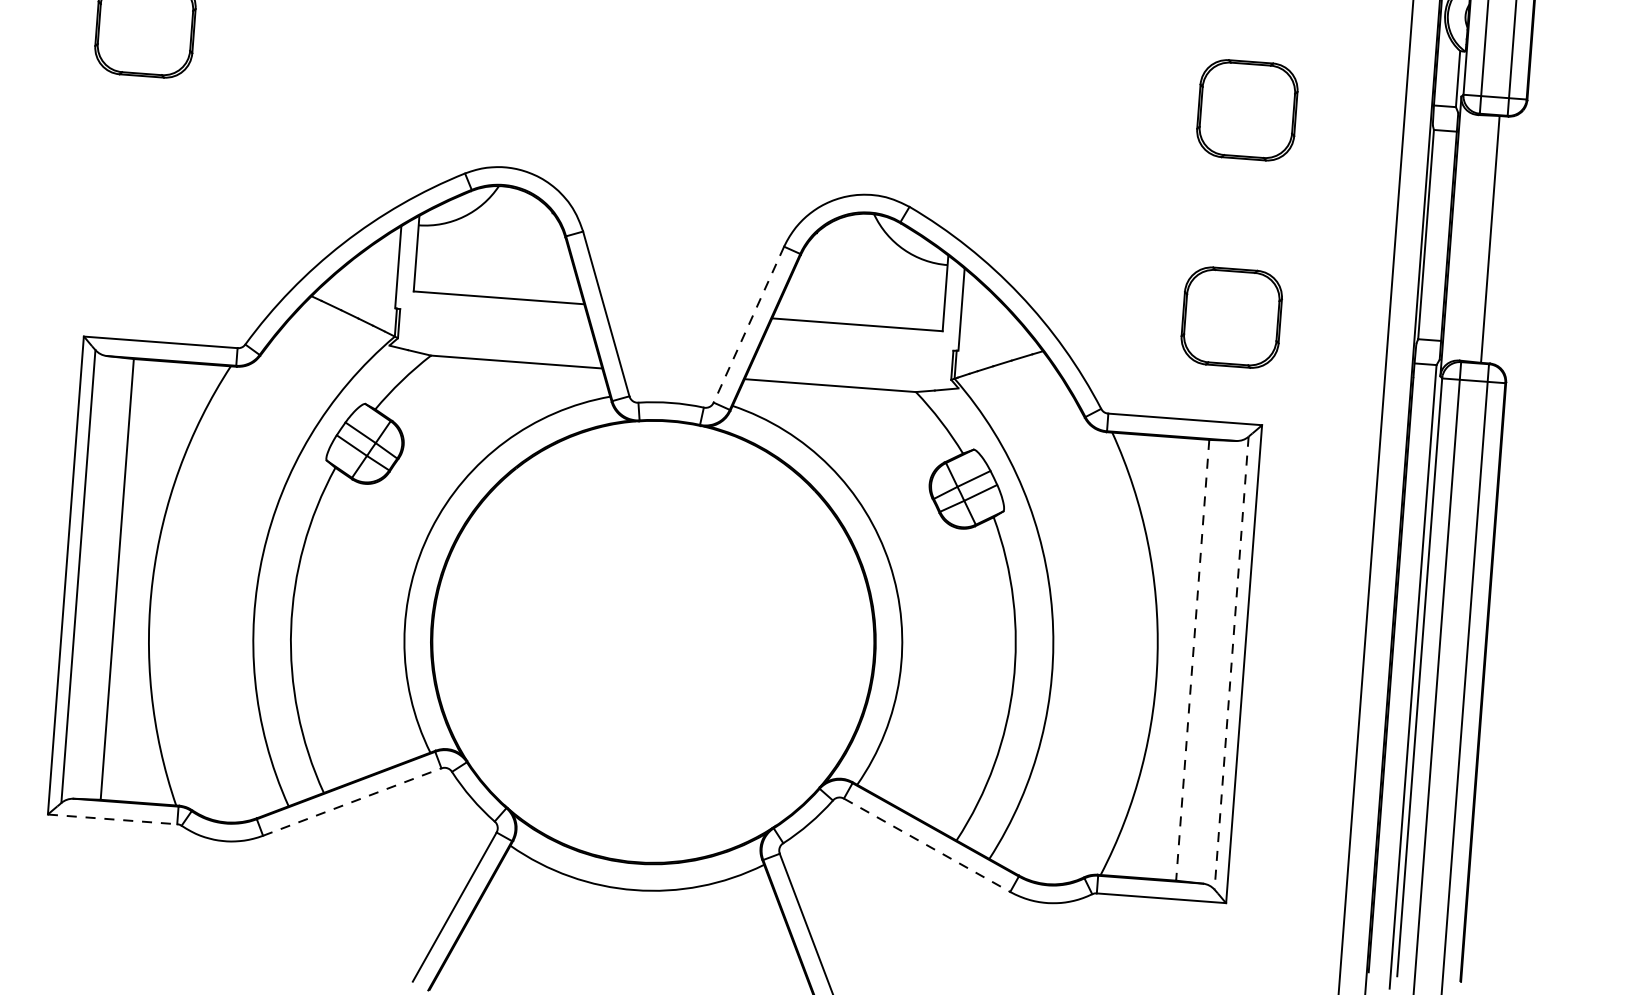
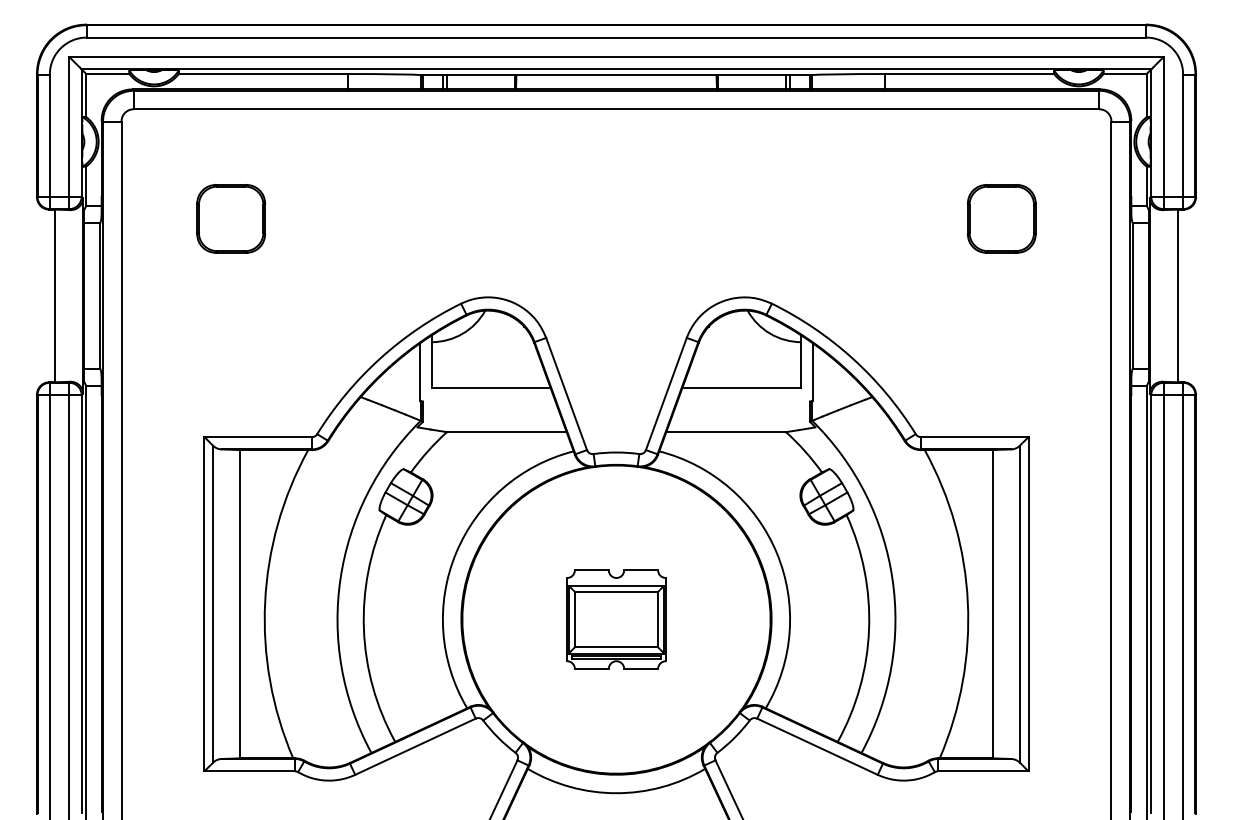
part: (1231, 317) -> (1001, 363), removed
line: (749, 325) -> (666, 394), dashed -> solid
part: (653, 641) -> (616, 619), added
line: (1192, 660) -> (992, 604), dashed -> solid
line: (1231, 663) -> (1019, 604), dashed -> solid
line: (352, 801) -> (415, 746), dashed -> solid
line: (113, 819) -> (250, 771), dashed -> solid
line: (927, 844) -> (817, 746), dashed -> solid

